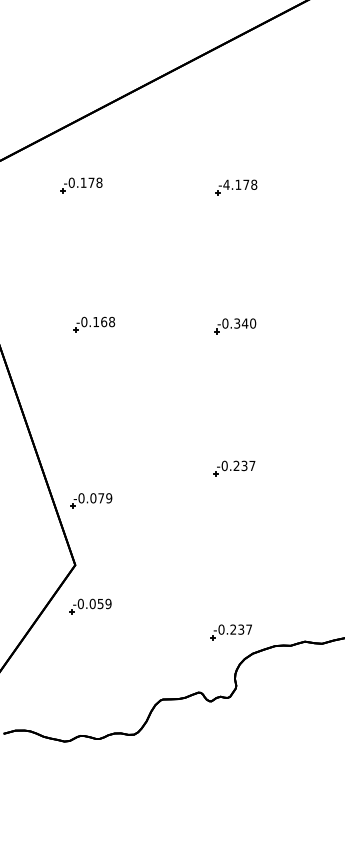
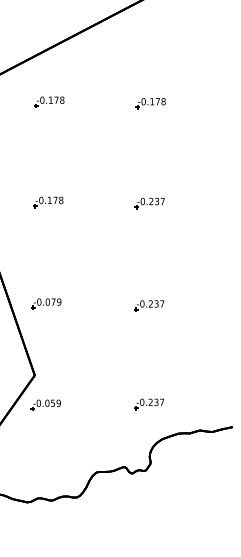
text: (226, 184) -> (143, 101), -4.178 -> -0.178
part: (81, 185) -> (49, 102), moved
text: (104, 321) -> (55, 200), -0.168 -> -0.178
text: (245, 323) -> (157, 201), -0.340 -> -0.237
part: (91, 500) -> (46, 303), moved
part: (230, 632) -> (148, 404), moved

